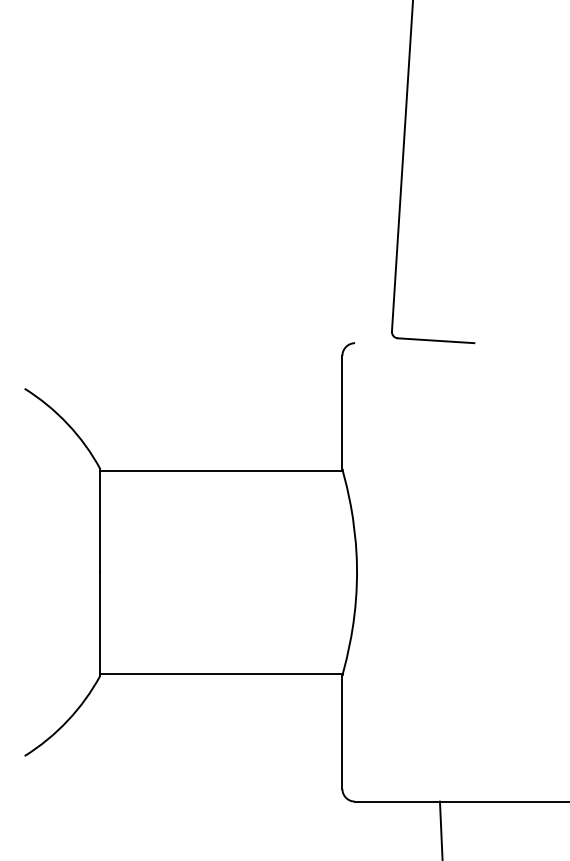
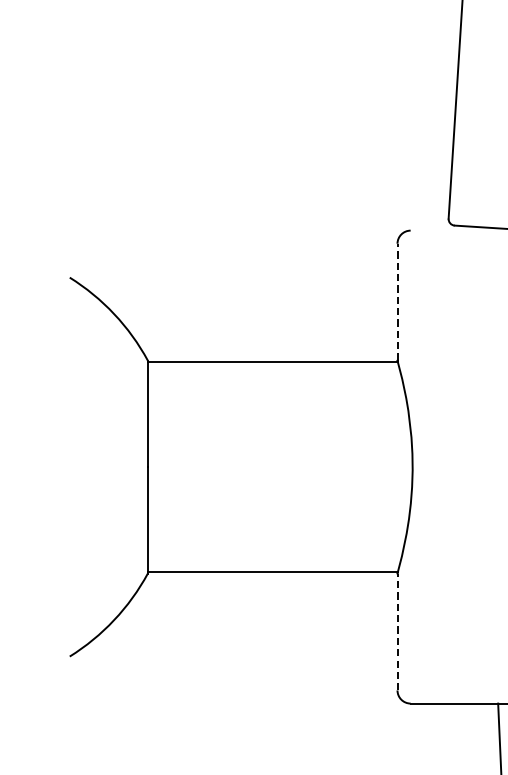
line: (342, 412) -> (397, 302), solid -> dashed
line: (342, 732) -> (397, 632), solid -> dashed

